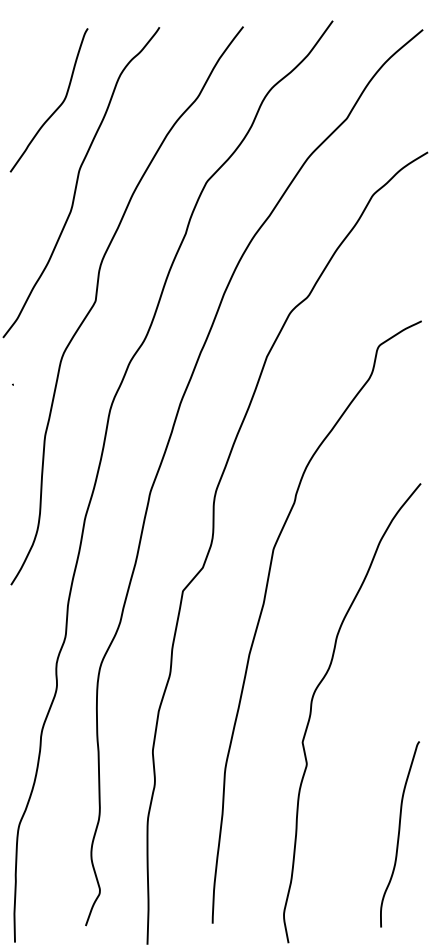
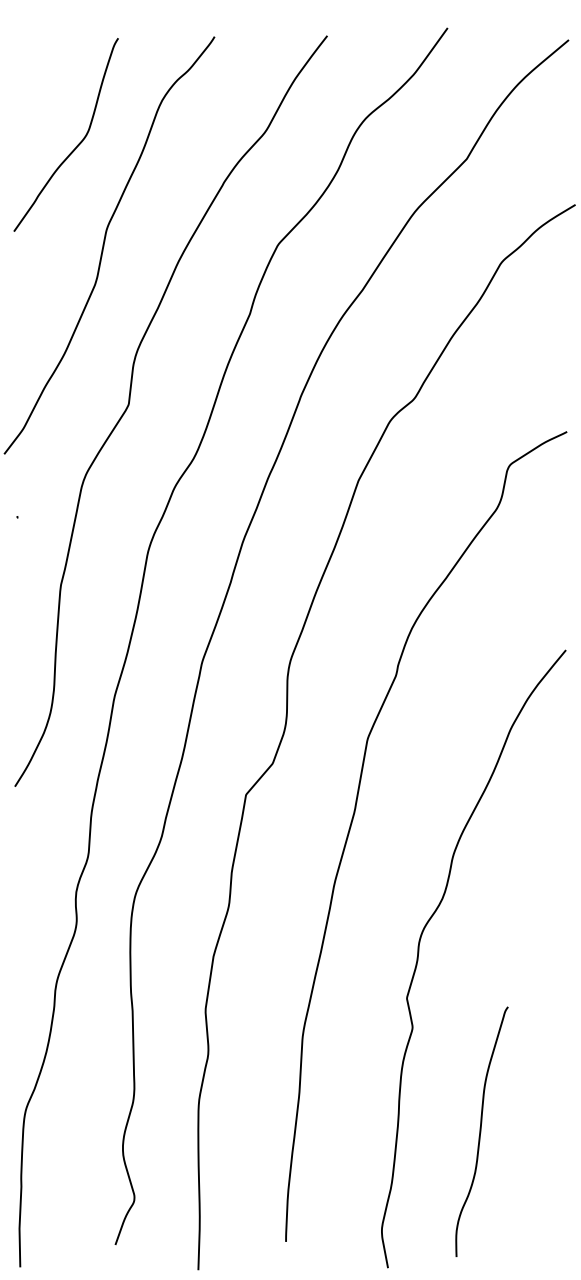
curve: (399, 834) -> (481, 1131), moved

